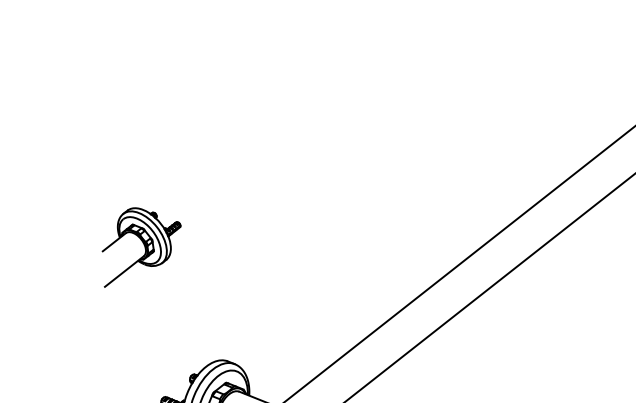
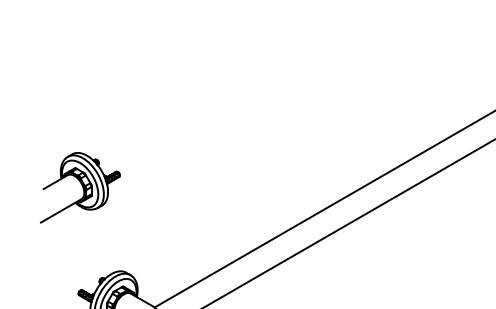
part: (139, 244) -> (79, 187), size x1.43

